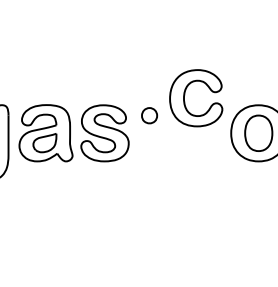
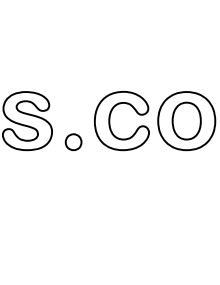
part: (185, 95) -> (110, 118), moved
part: (149, 115) -> (73, 142), moved

